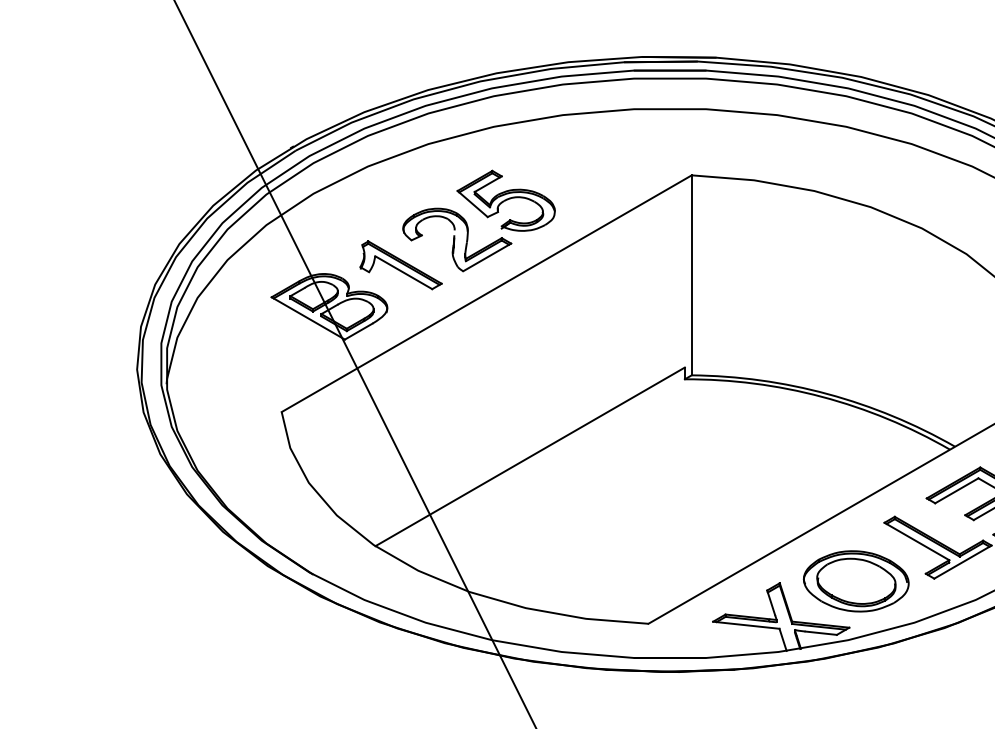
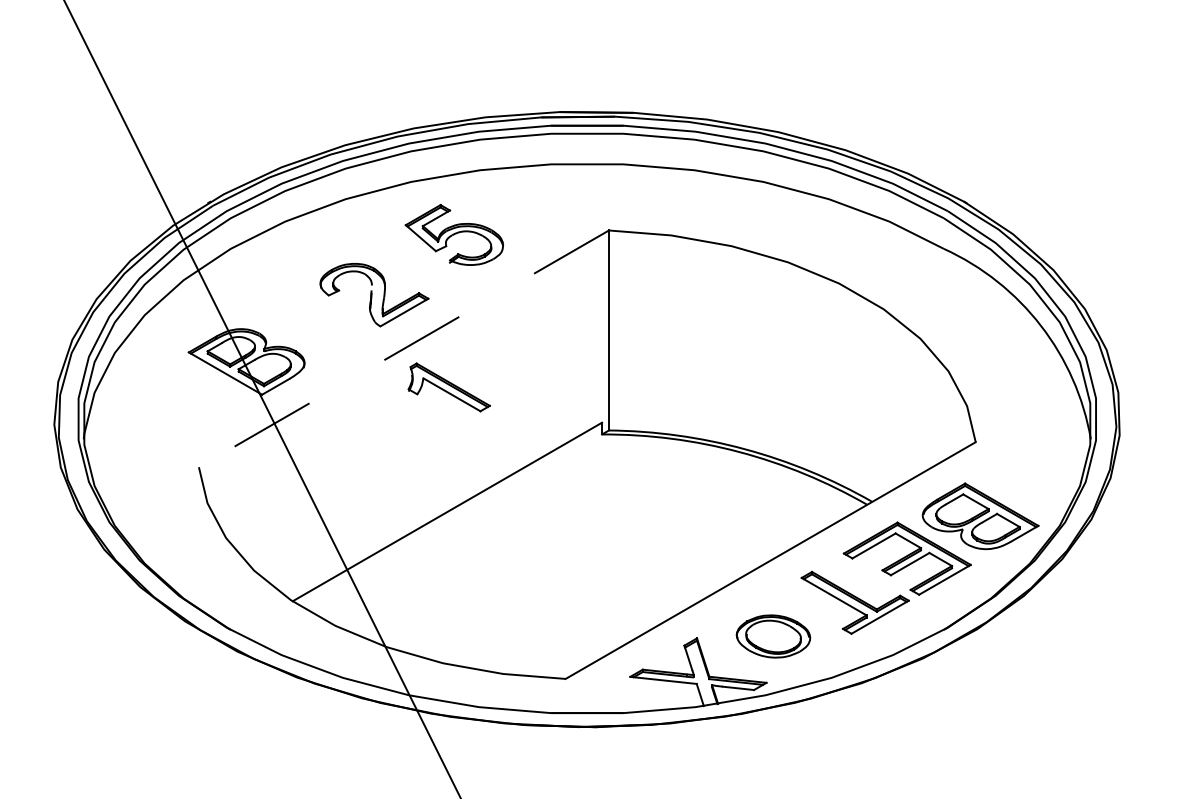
part: (505, 200) -> (453, 234), moved
part: (400, 265) -> (448, 387), moved
line: (486, 293) -> (403, 348), solid -> dashed
part: (856, 581) -> (773, 636), size x0.7

